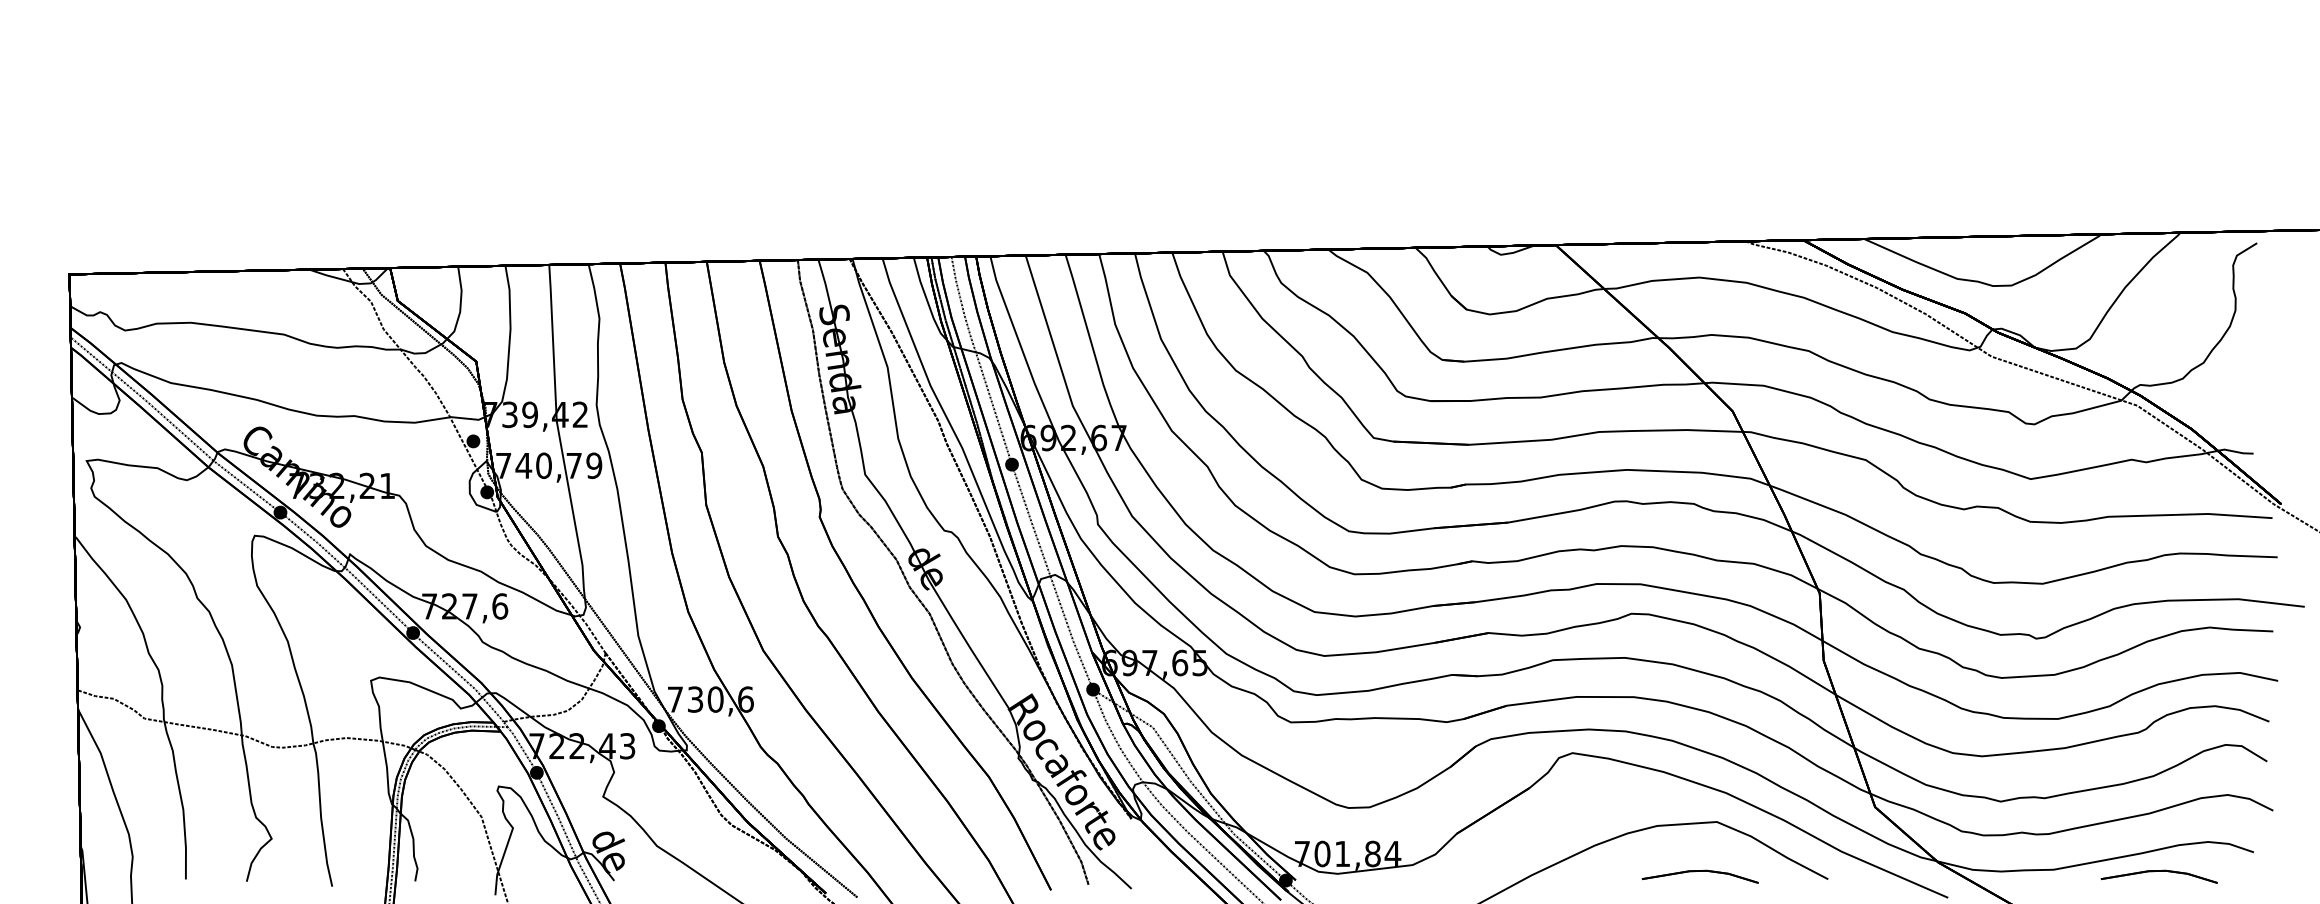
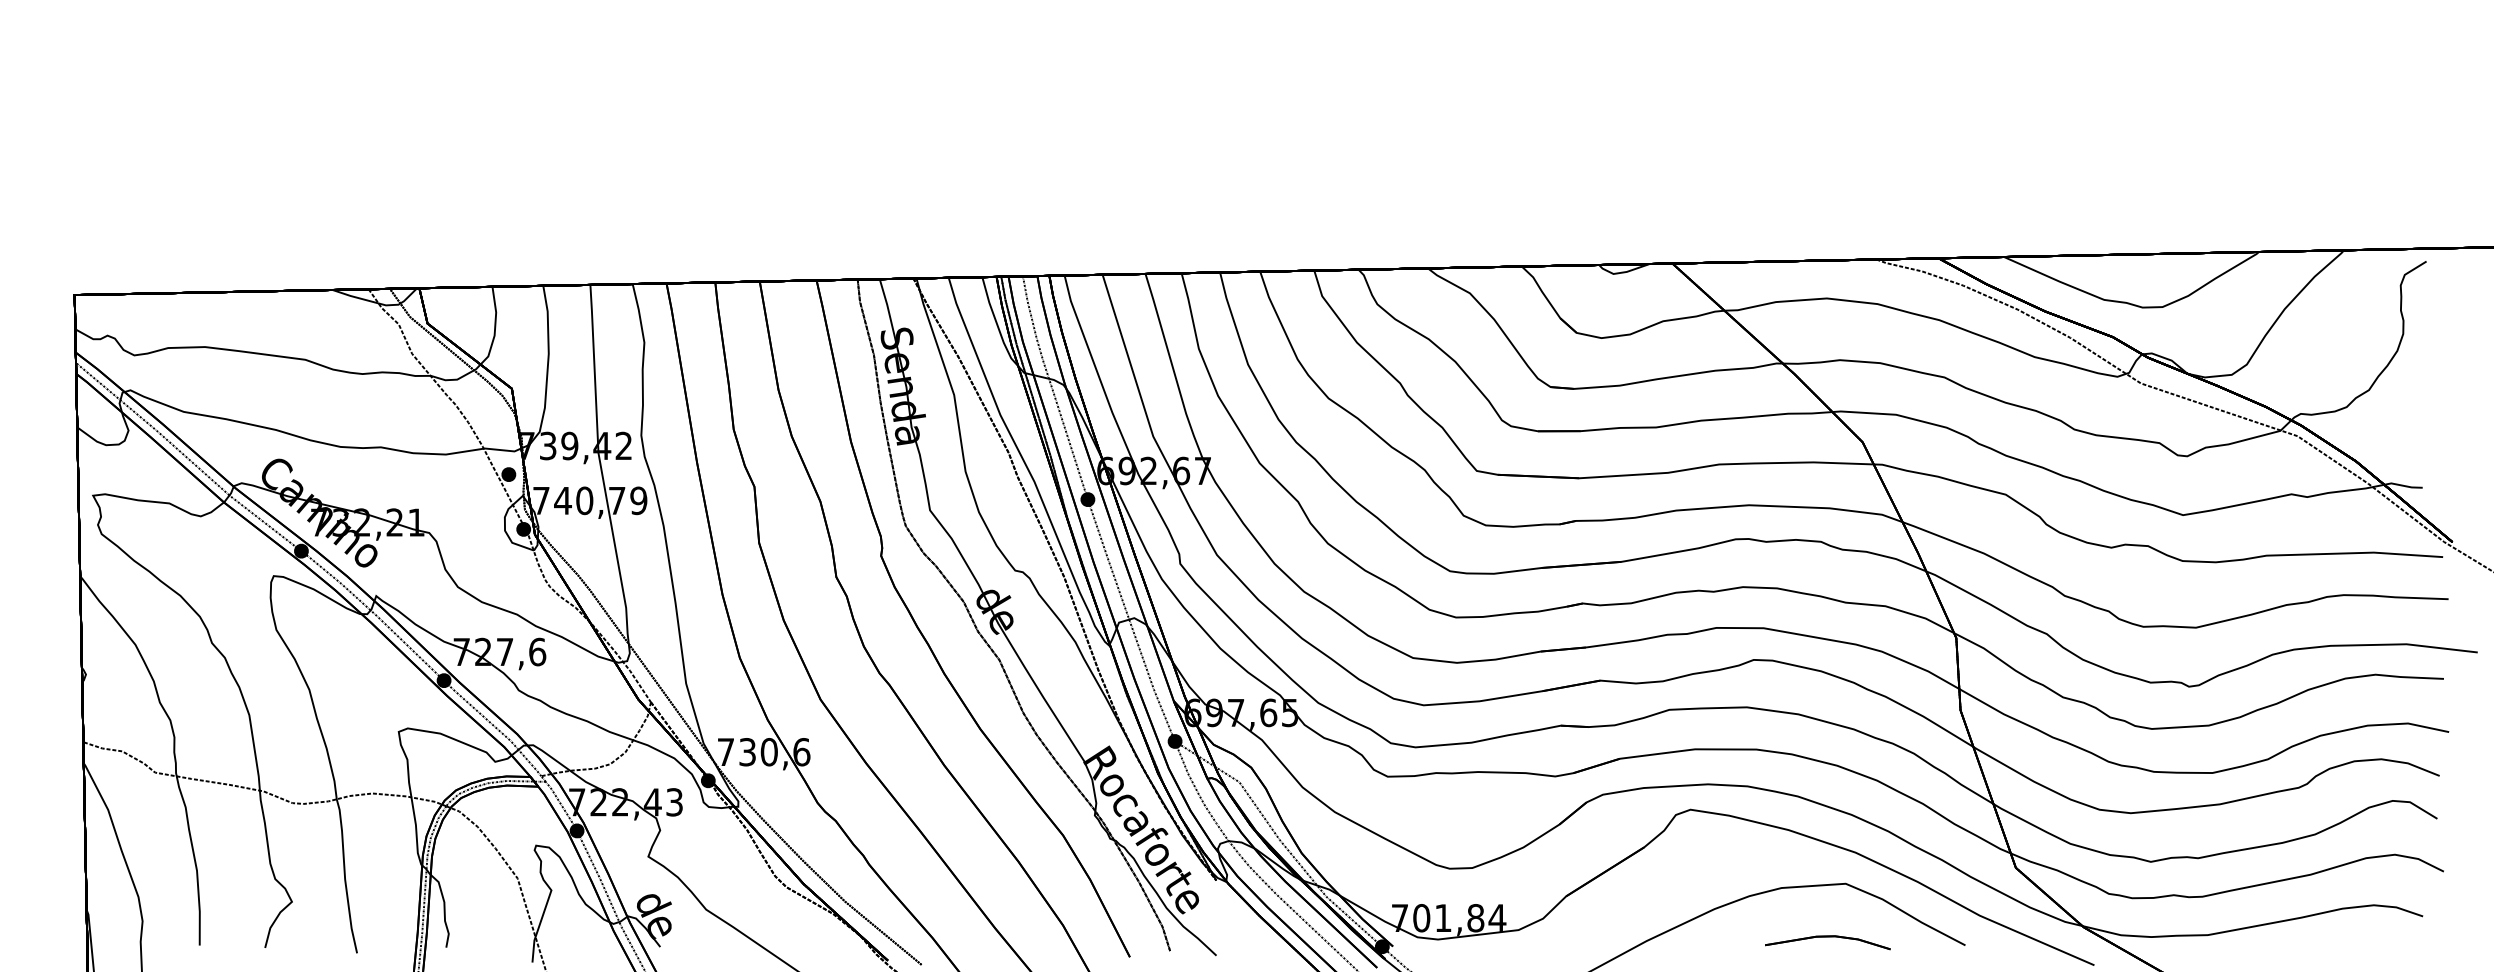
part: (2158, 876) -> (2320, 942), removed

